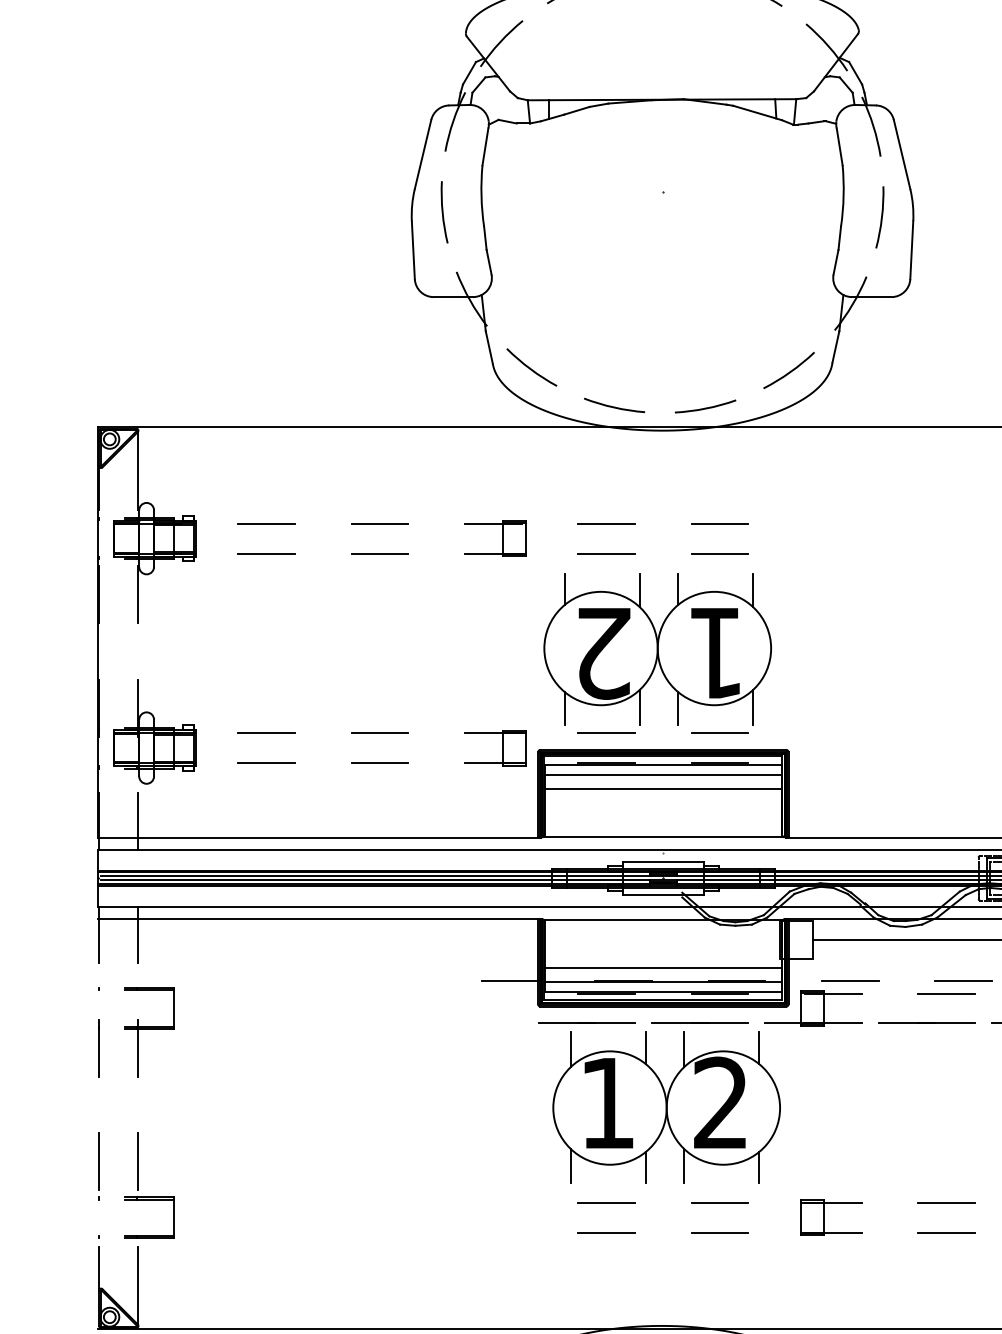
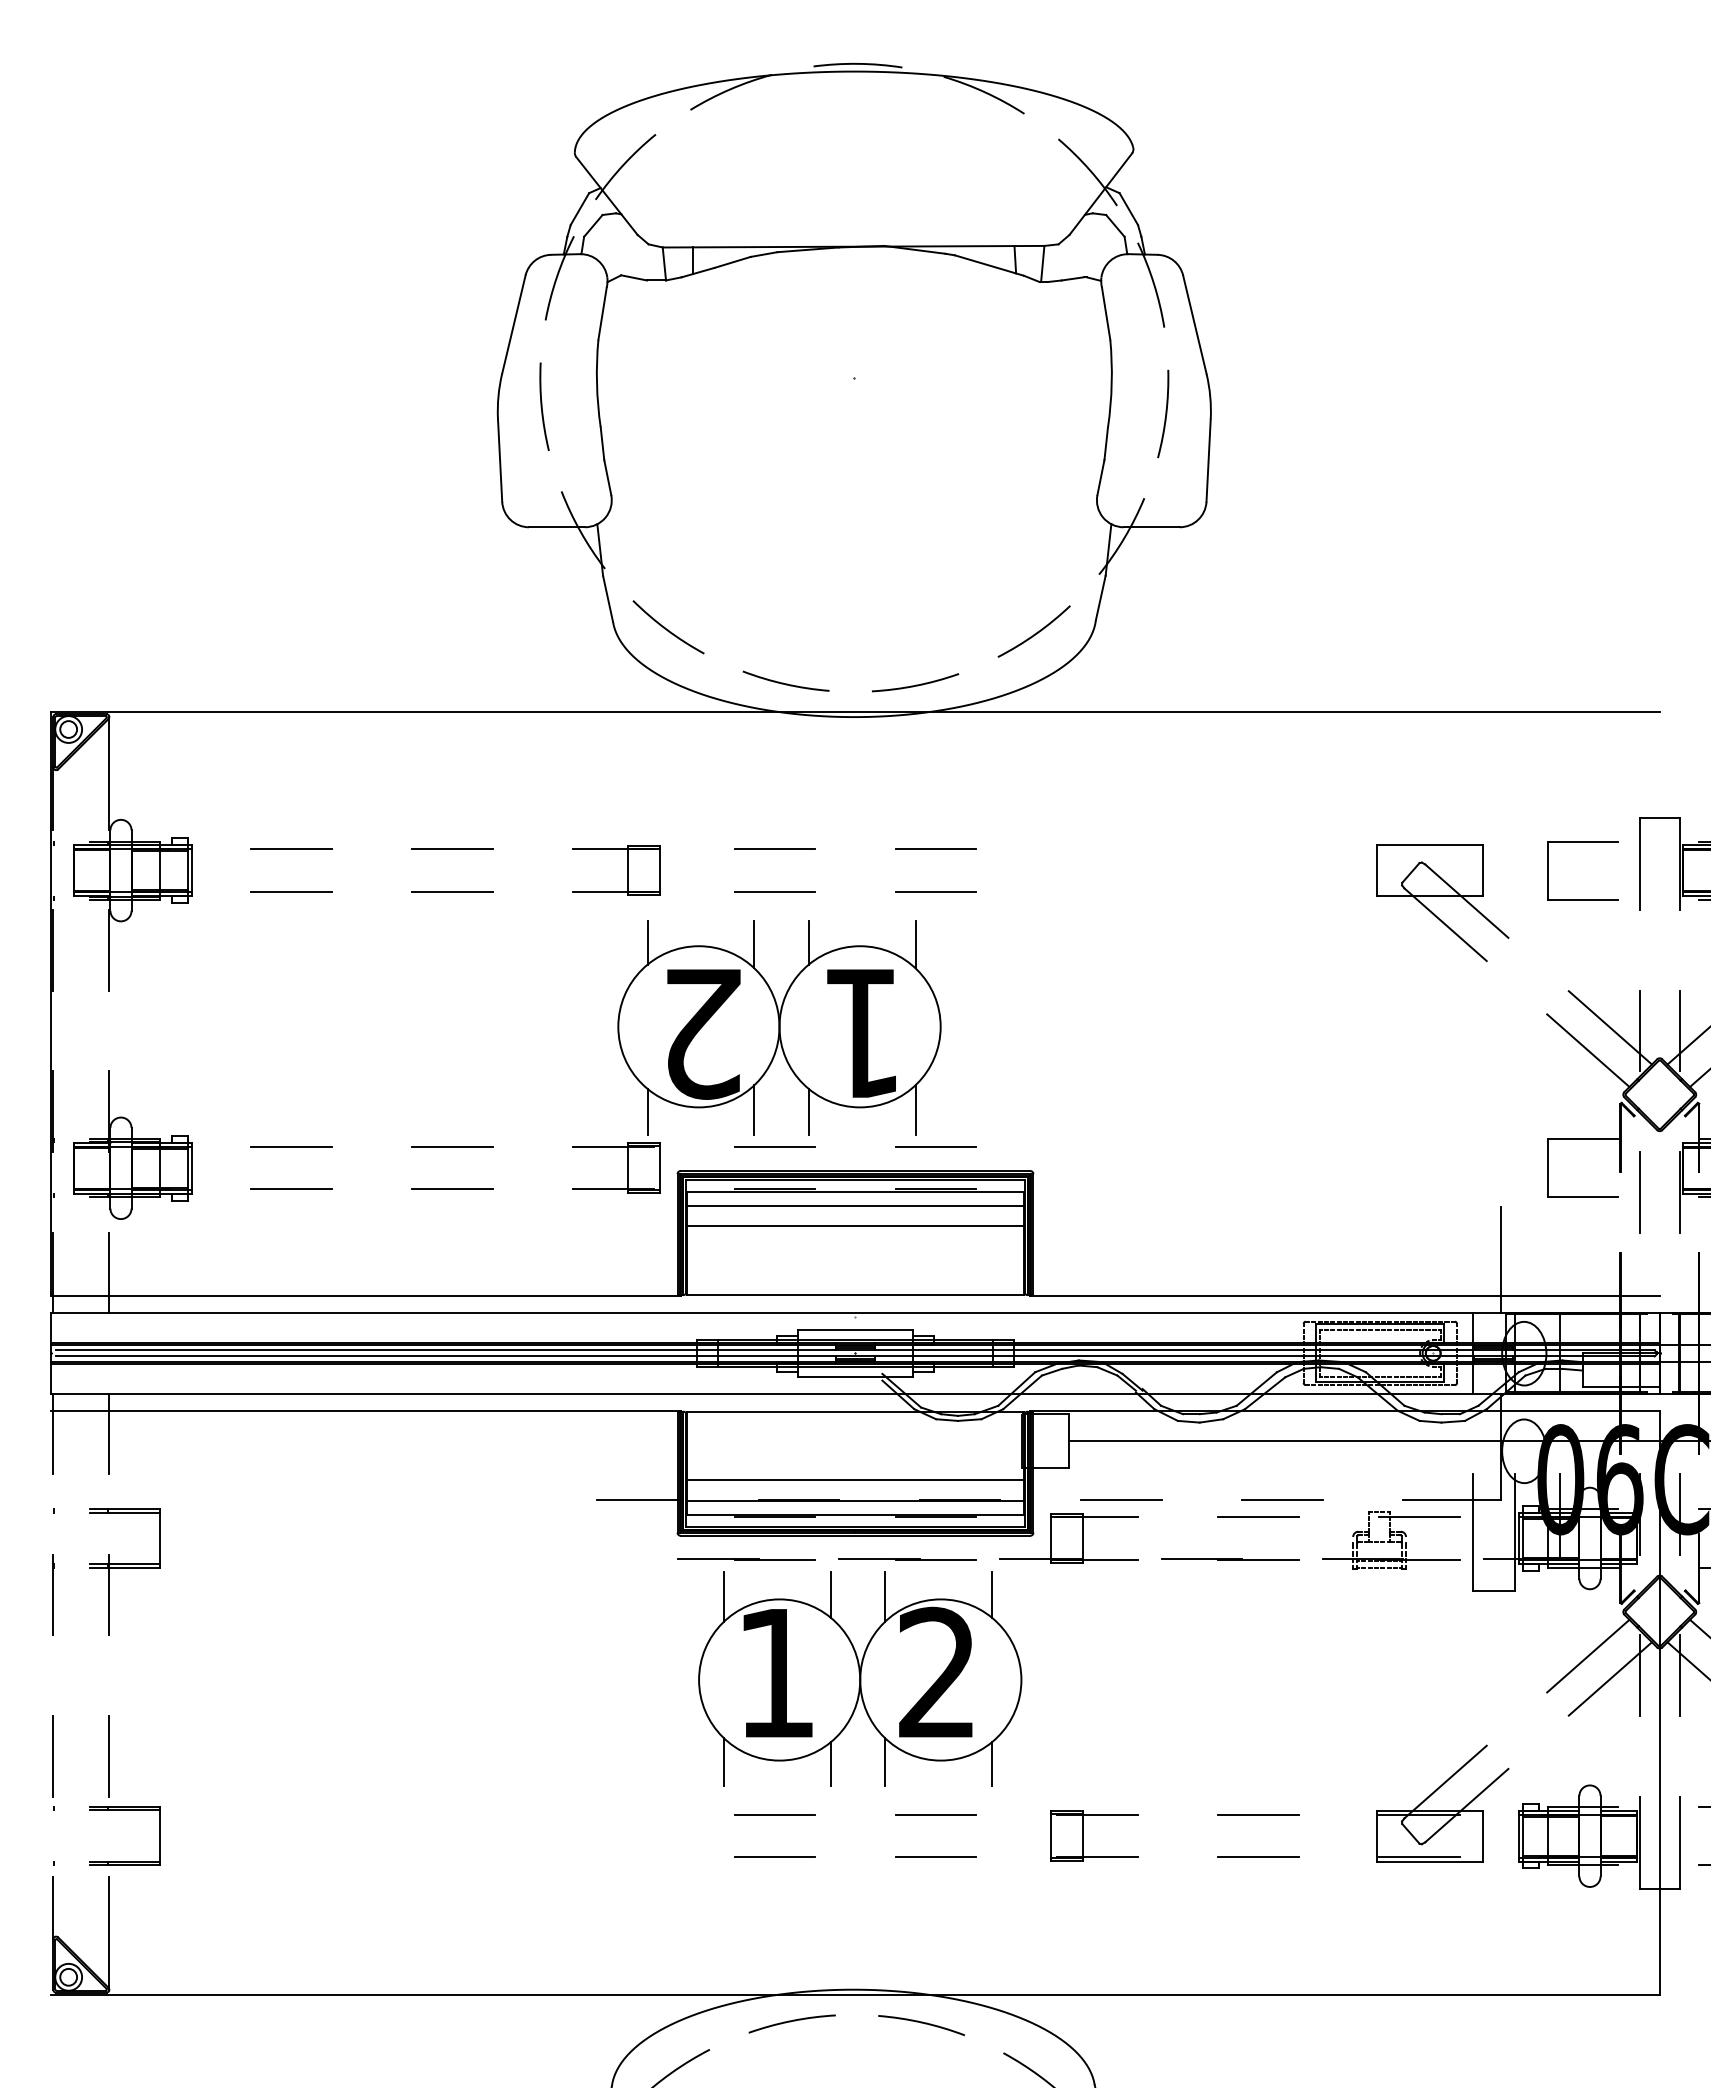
part: (657, 649) -> (779, 1027), moved

